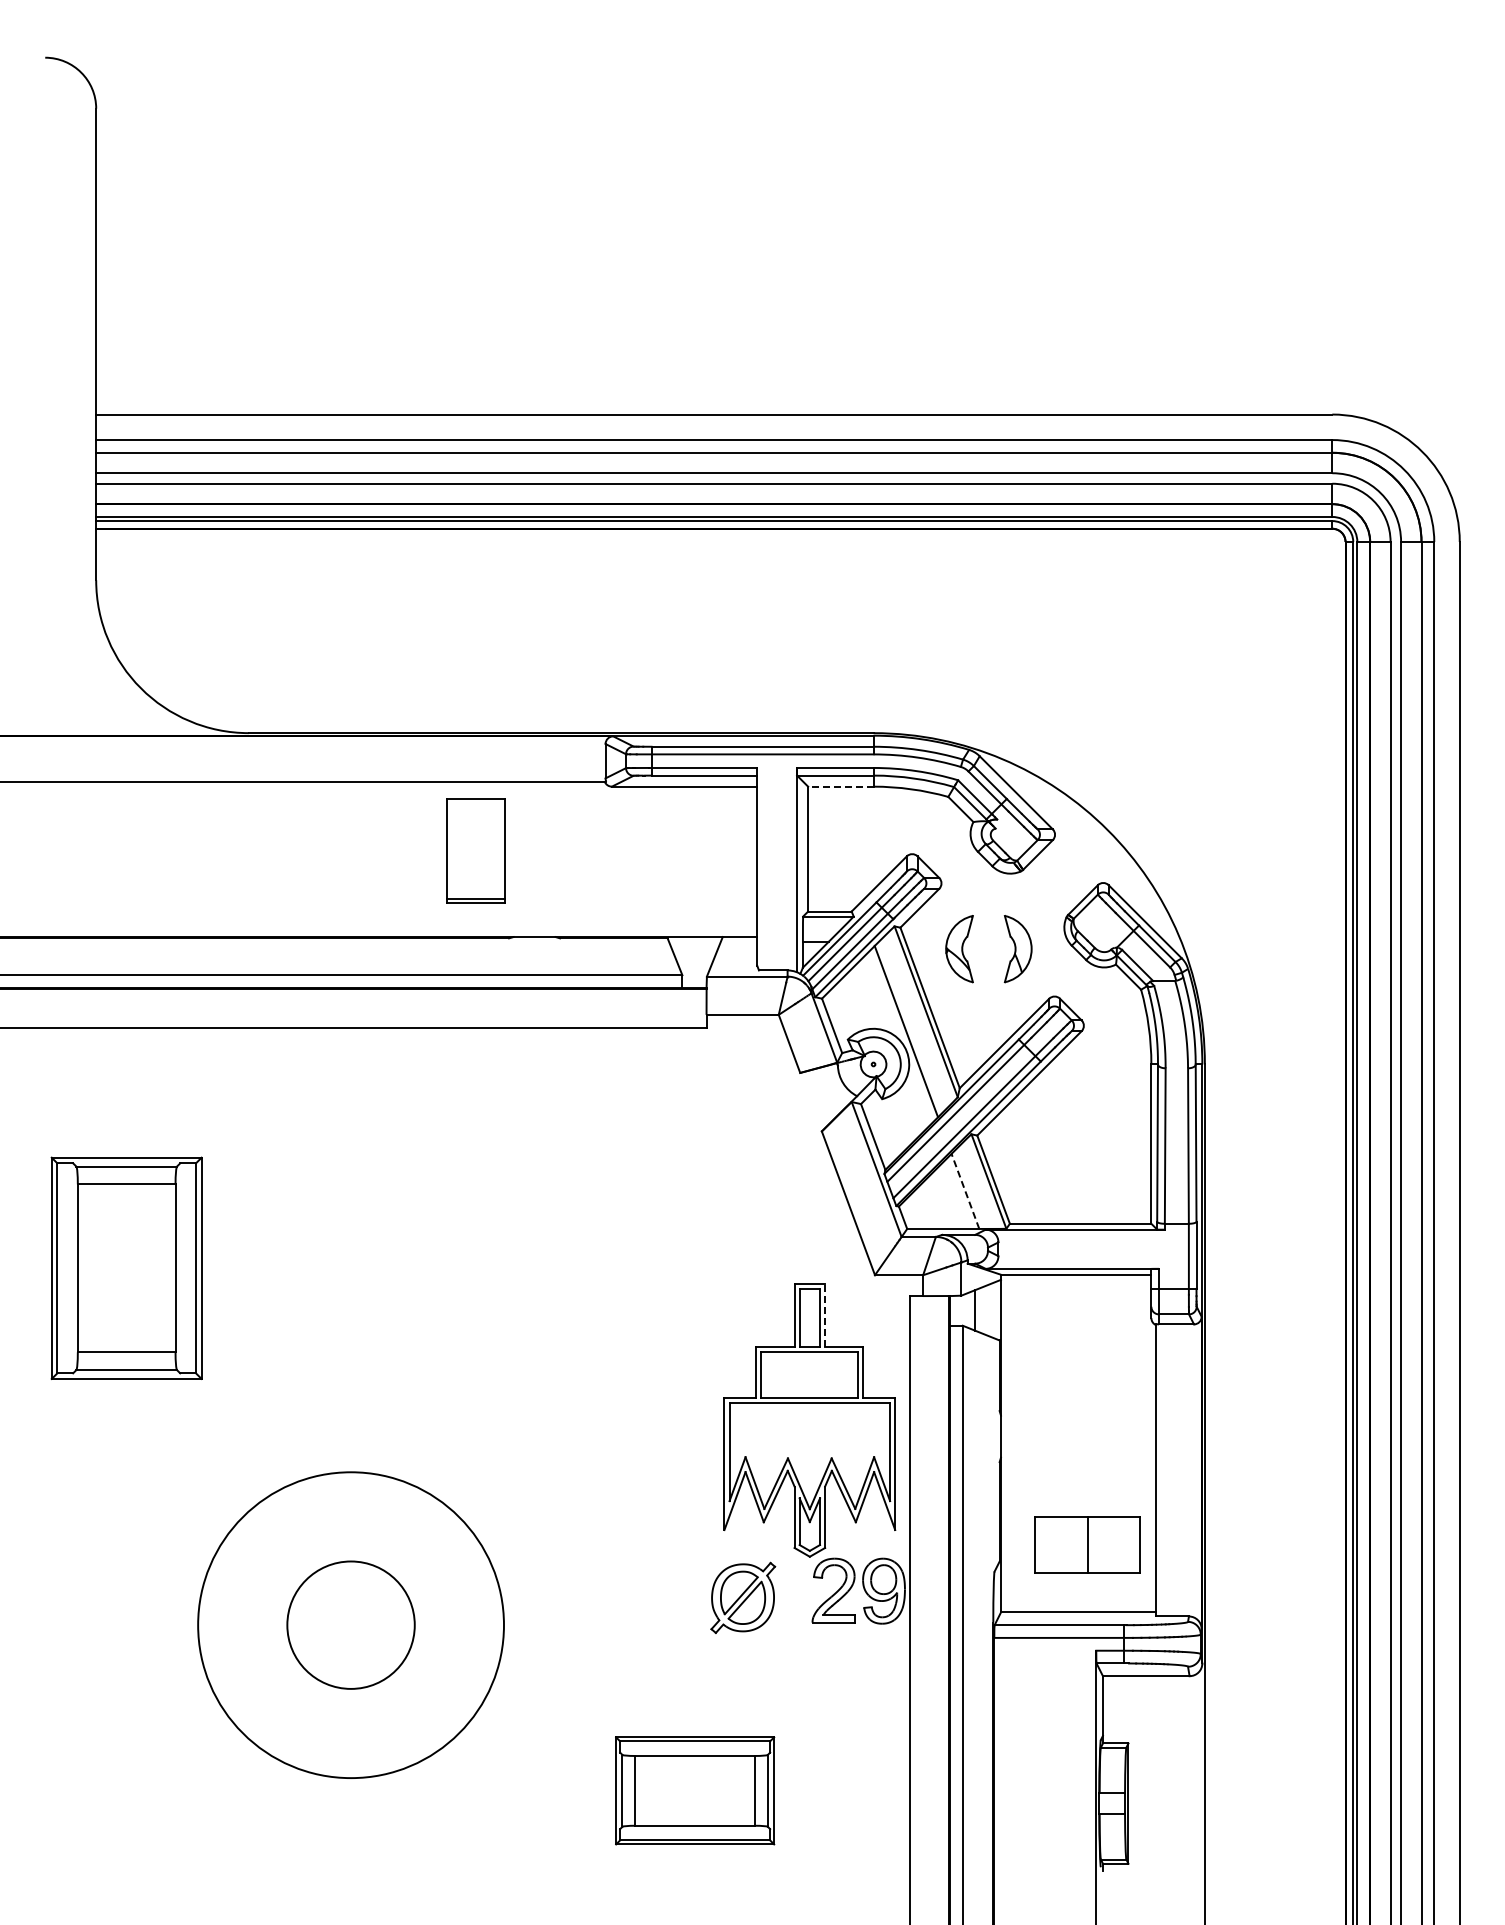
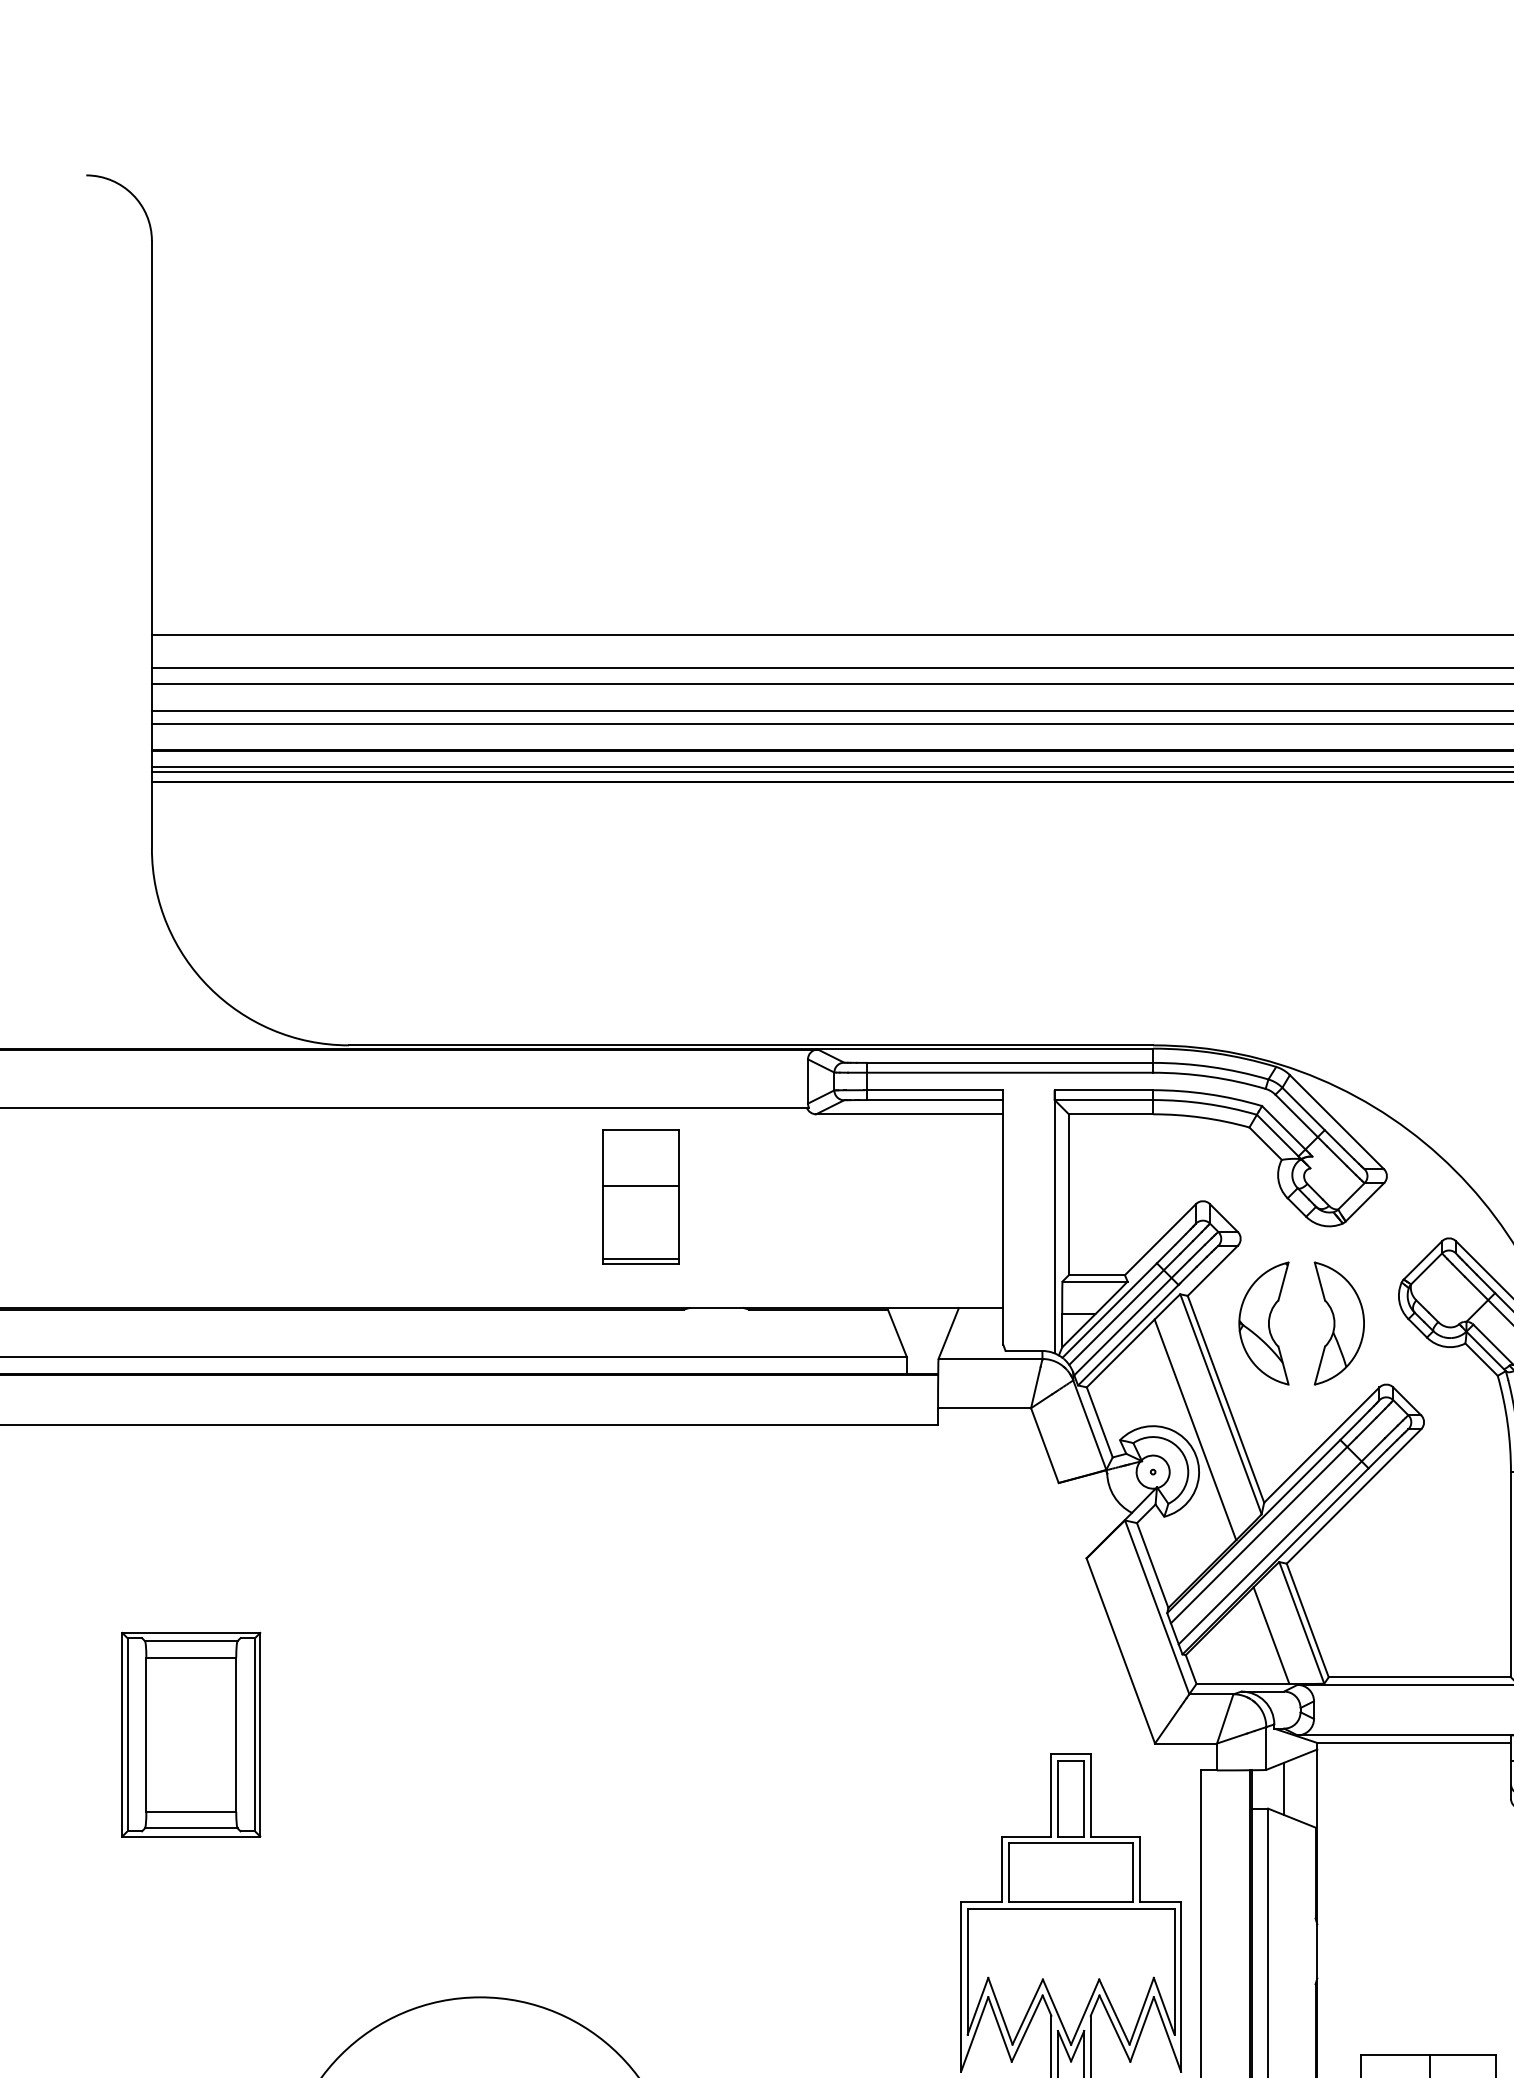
line: (840, 786) -> (1110, 1114), dashed -> solid
line: (475, 842) -> (640, 1186), added
part: (959, 948) -> (1263, 1322), size x1.43
part: (1018, 948) -> (1339, 1322), size x1.43
line: (965, 1190) -> (1271, 1634), dashed -> solid
part: (126, 1268) -> (190, 1734), size x0.71
line: (825, 1315) -> (1091, 1795), dashed -> solid

